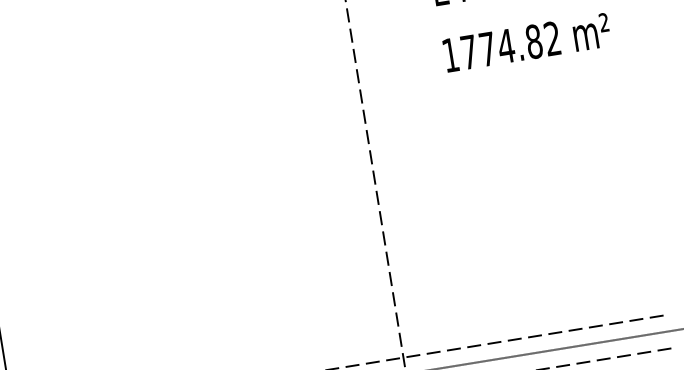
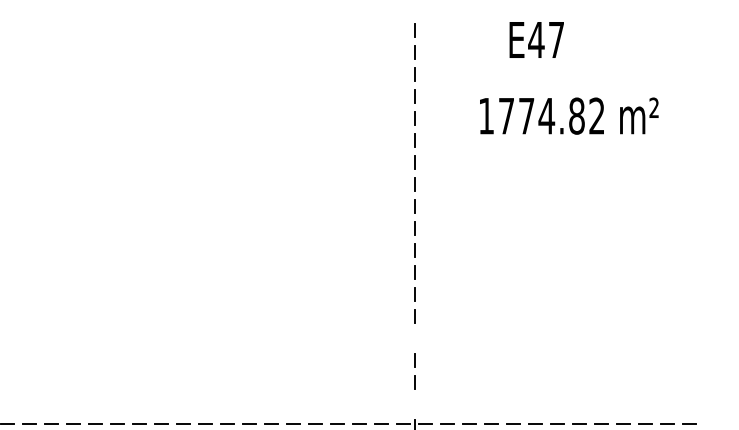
text: (527, 42) -> (569, 115), moved
line: (390, 279) -> (414, 338), removed
line: (400, 340) -> (414, 404), removed

